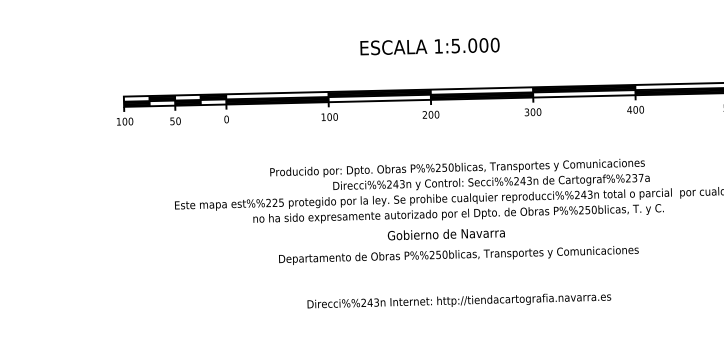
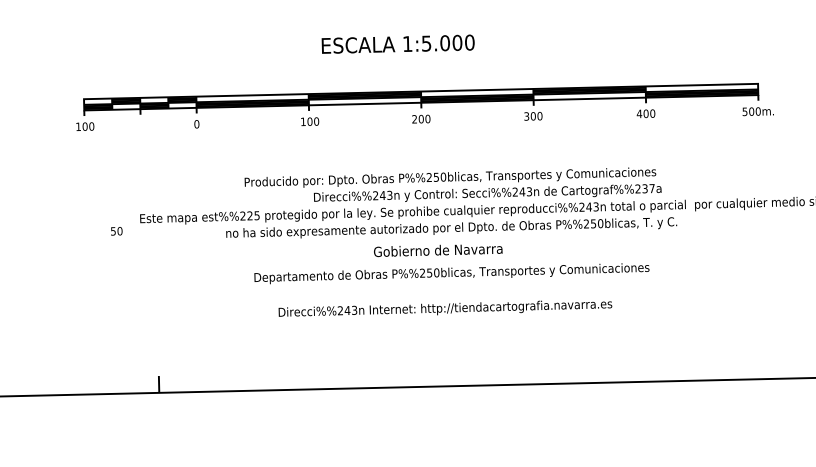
text: (429, 45) -> (397, 43), moved
text: (175, 121) -> (116, 231), moved
text: (459, 300) -> (445, 308), moved

